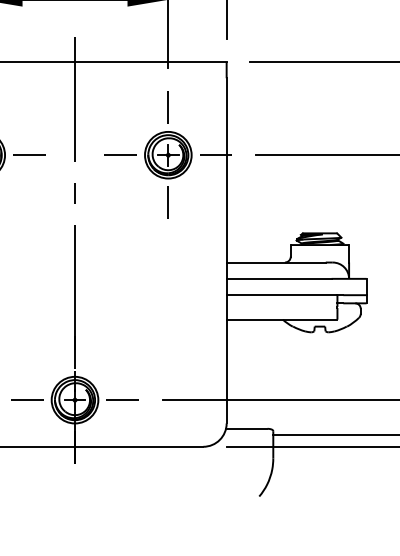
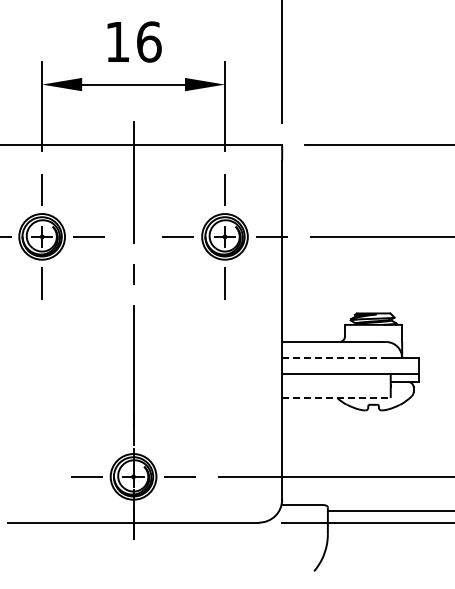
line: (280, 279) -> (334, 358), solid -> dashed
line: (282, 320) -> (336, 398), solid -> dashed

